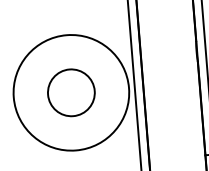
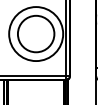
circle: (69, 91) -> (35, 33), size x1.67

